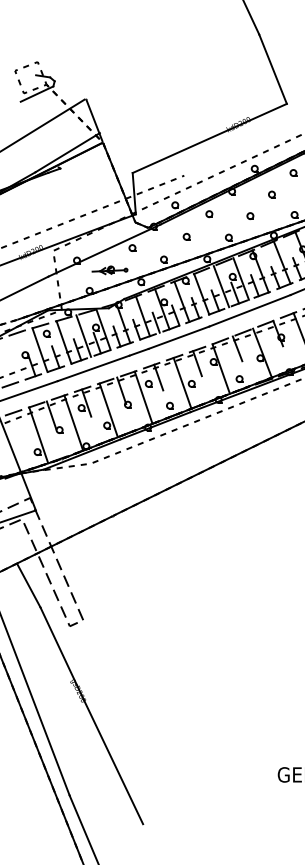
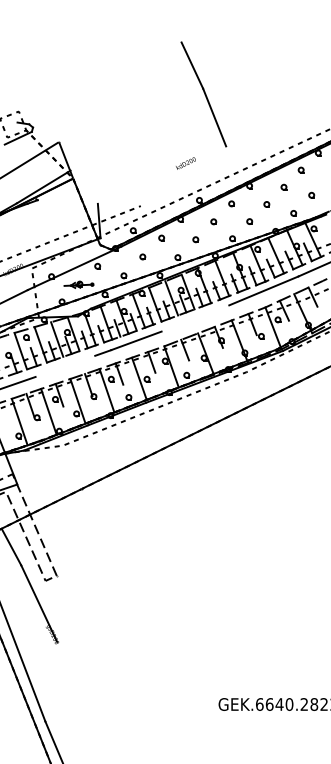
line: (209, 137) -> (161, 174), removed
line: (250, 310) -> (195, 318), removed
line: (93, 367) -> (65, 365), removed
line: (112, 761) -> (81, 693), removed

